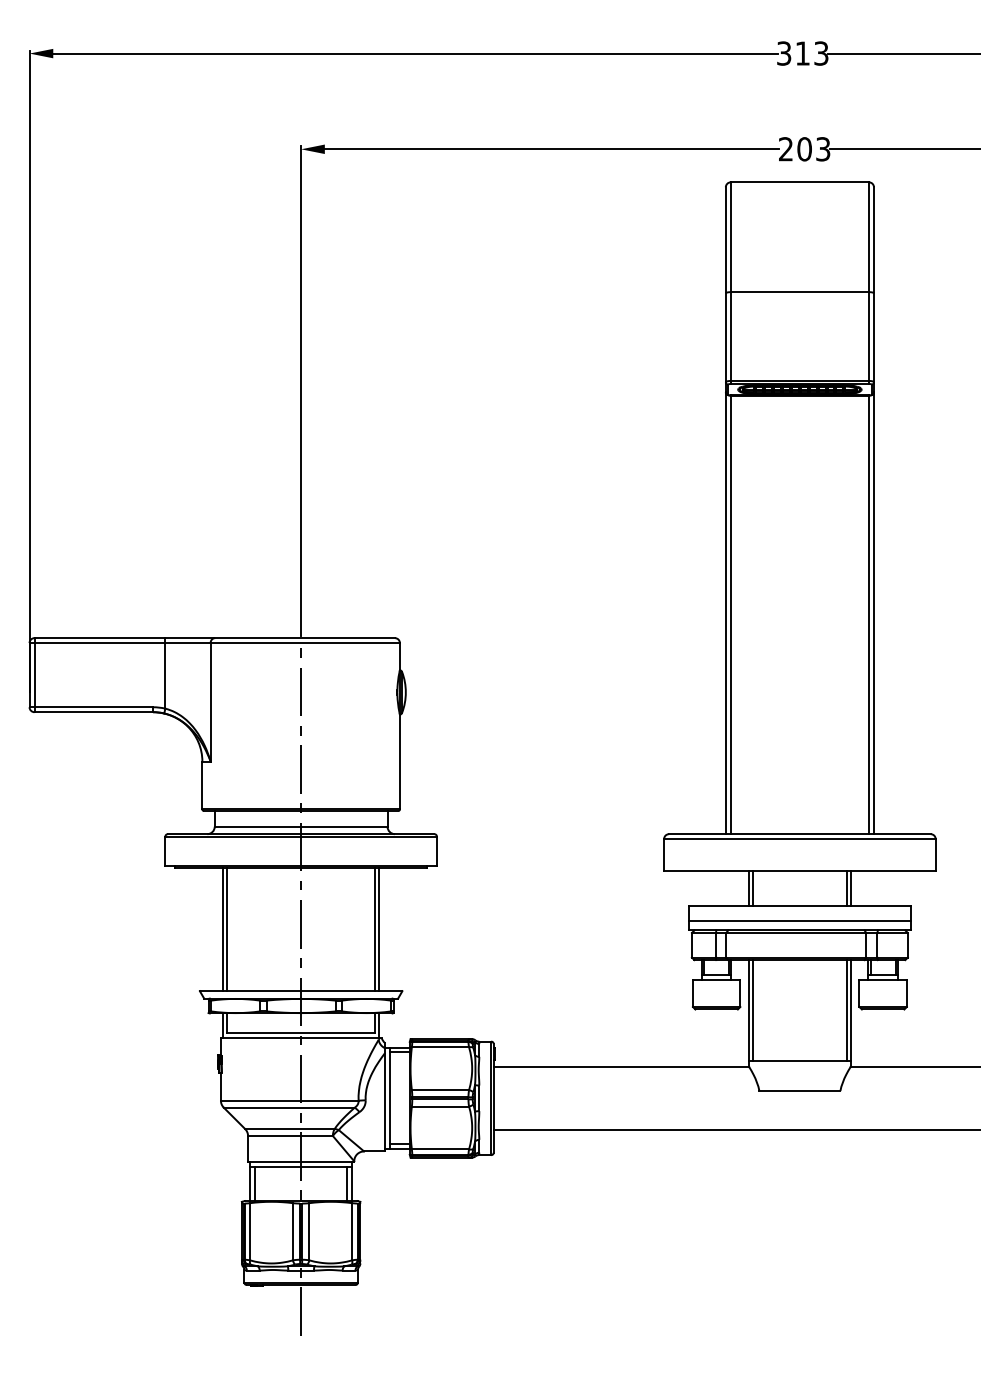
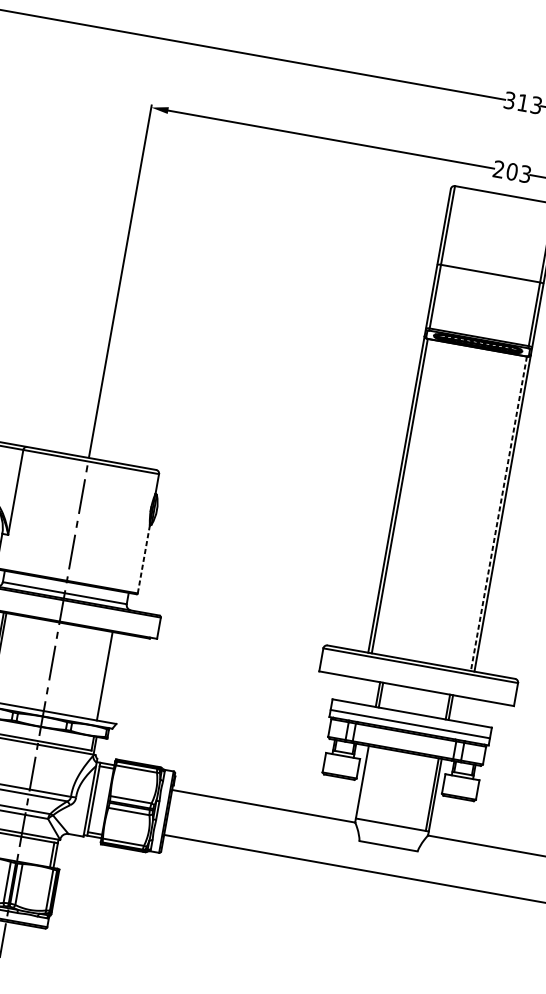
line: (869, 615) -> (499, 514), solid -> dashed
line: (399, 761) -> (143, 558), solid -> dashed
line: (378, 929) -> (107, 676), removed
line: (753, 1010) -> (365, 782), removed

